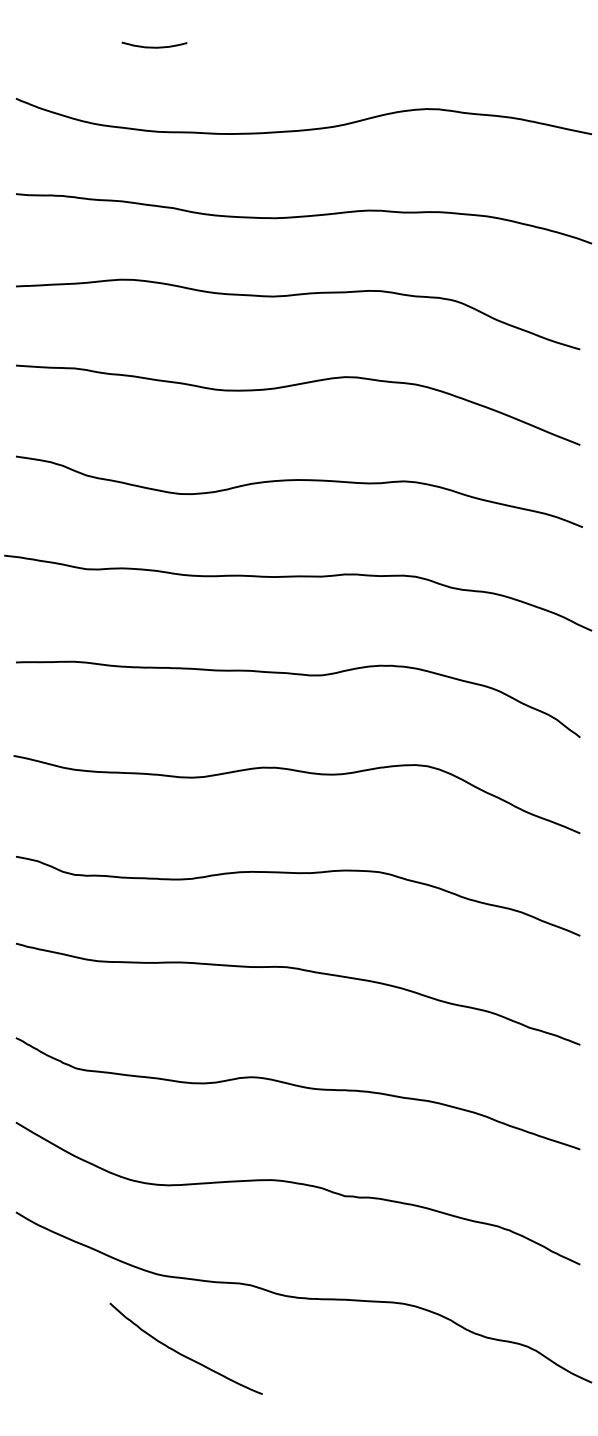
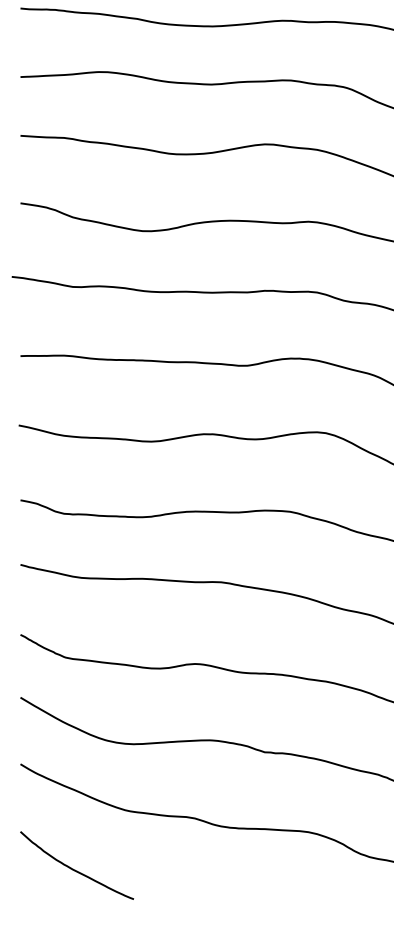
curve: (183, 1354) -> (75, 869), moved

